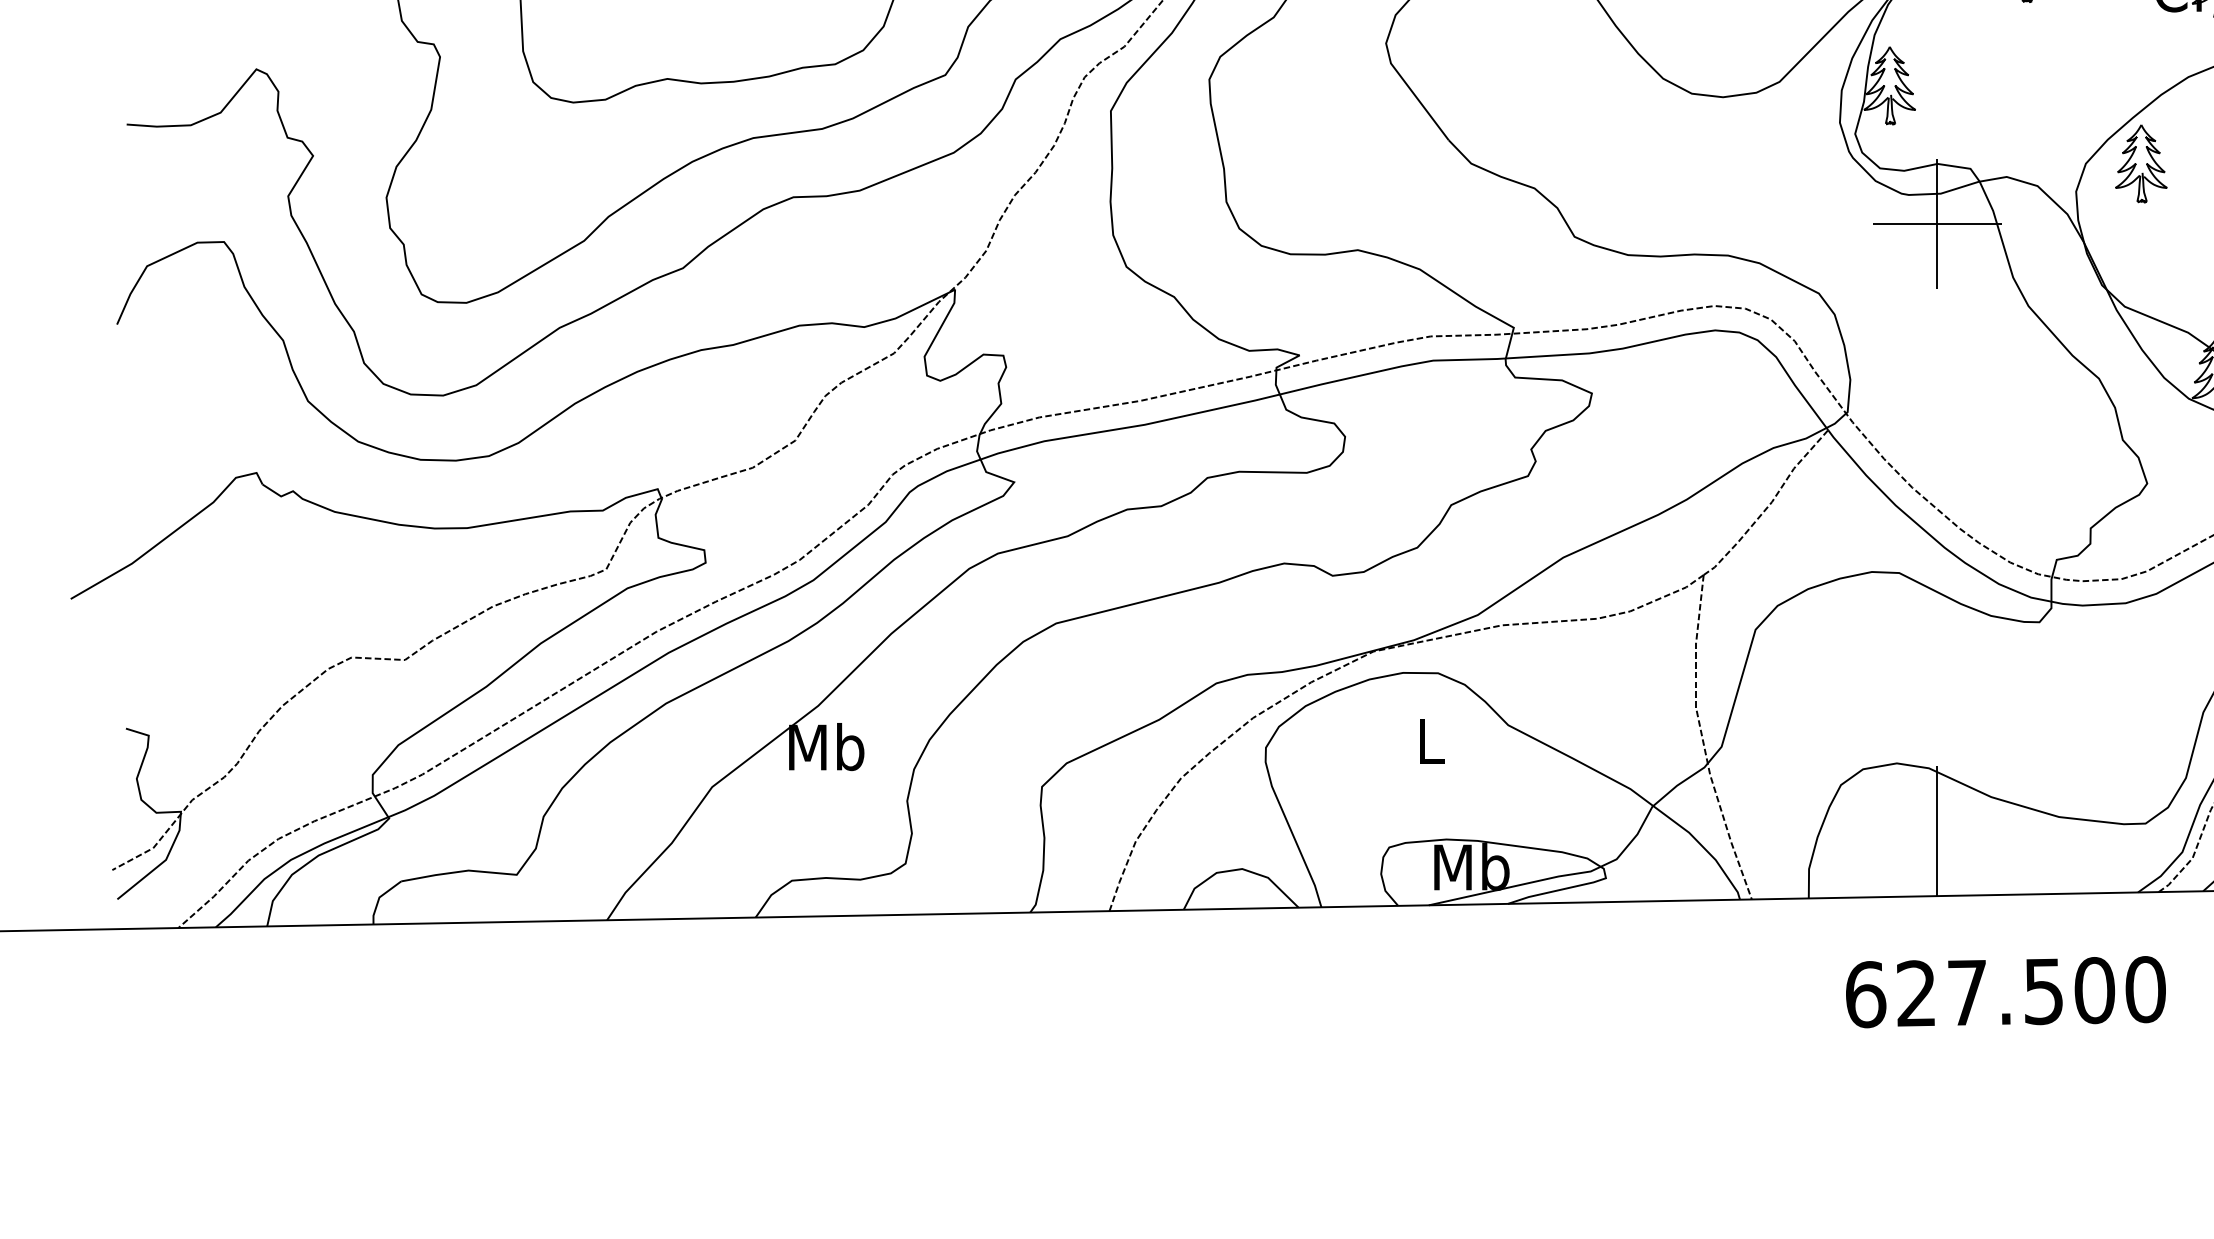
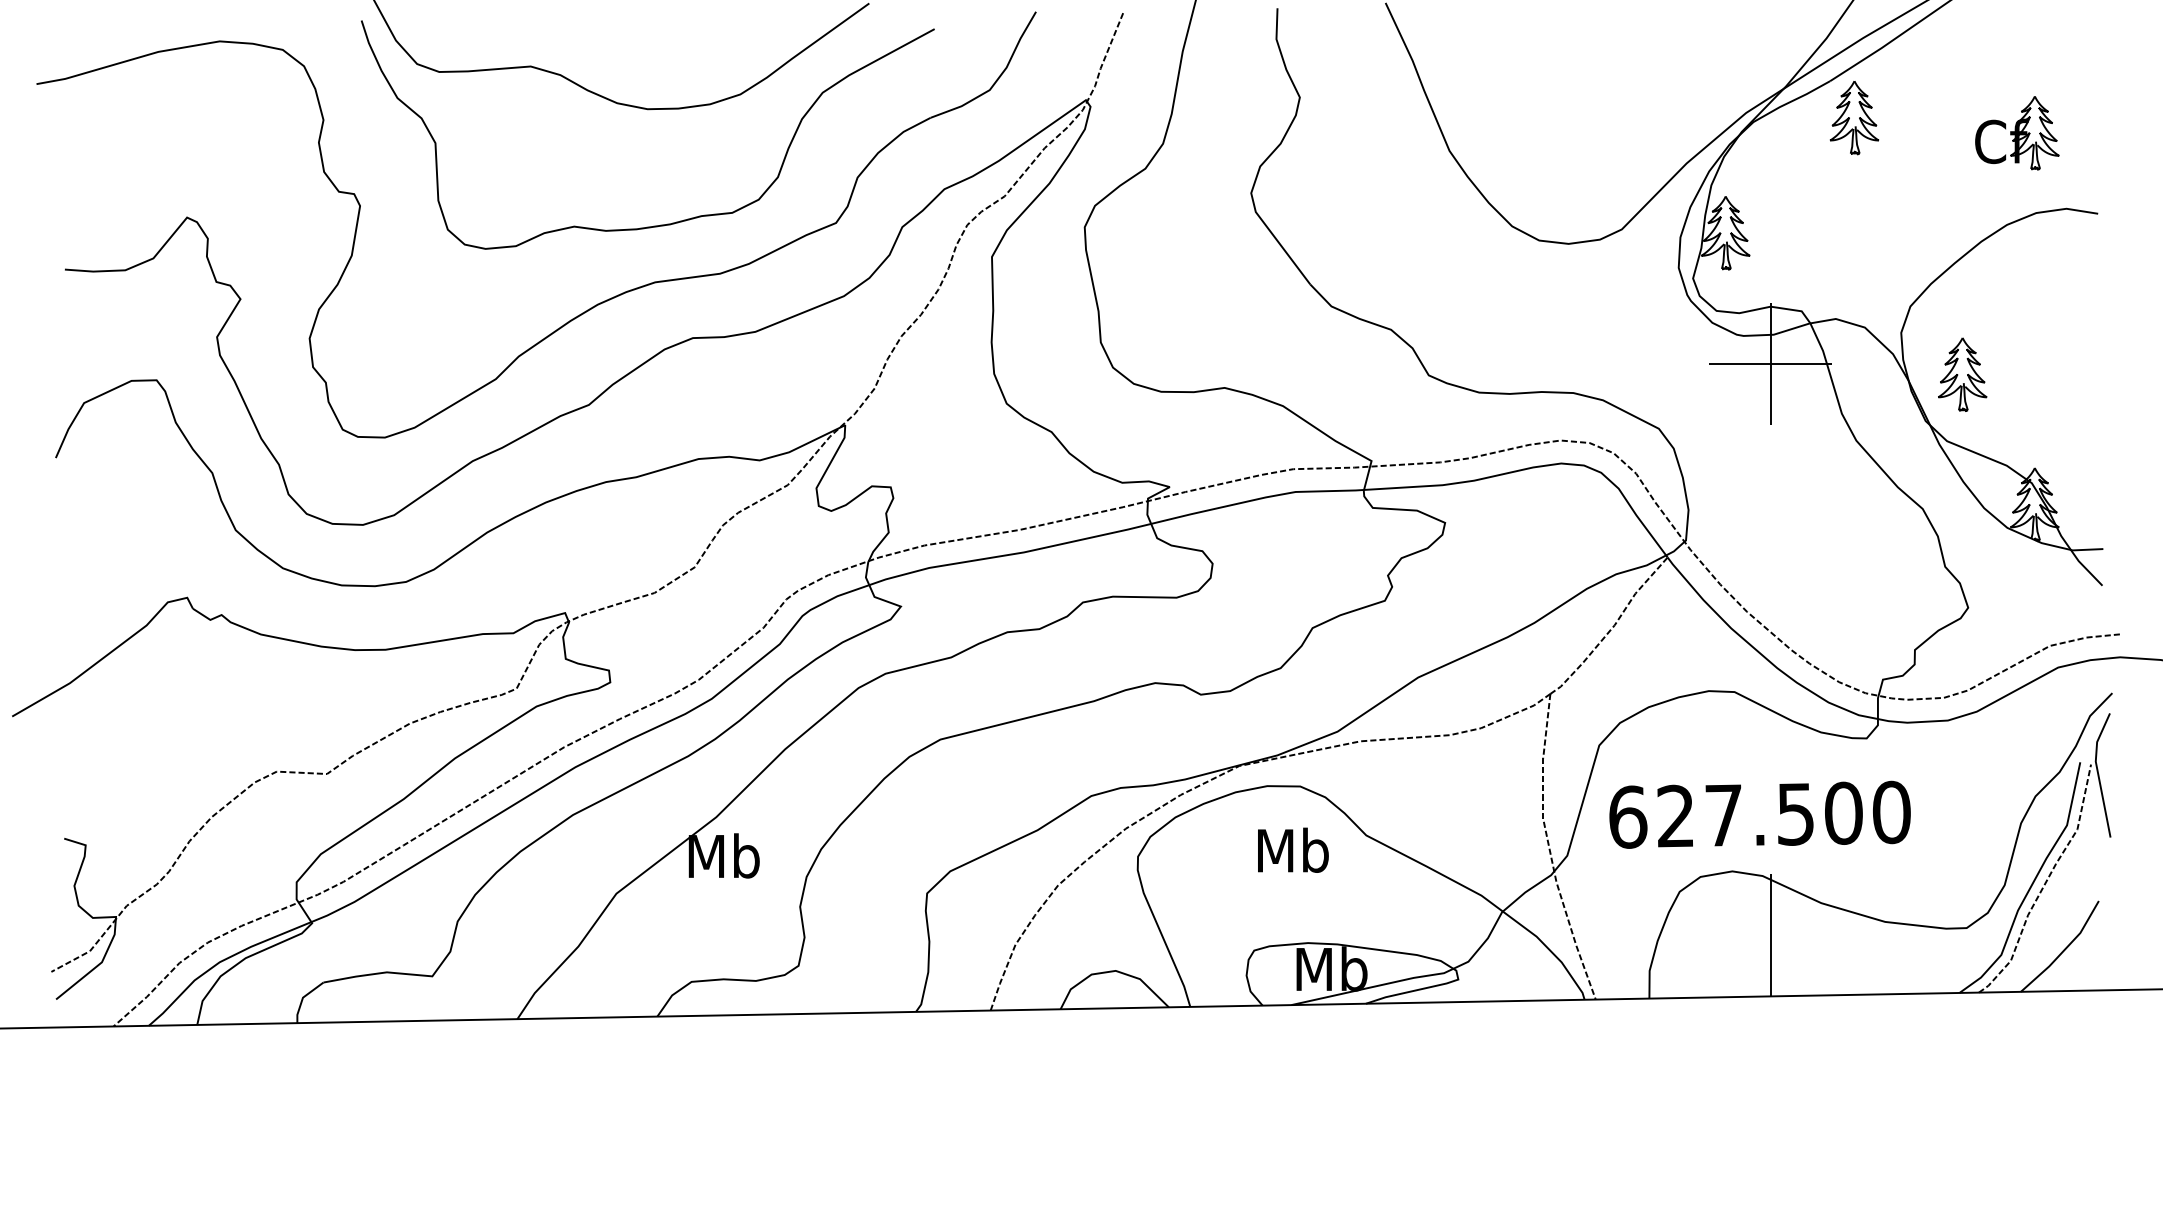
part: (2141, 163) -> (1962, 374), moved
text: (1430, 740) -> (1293, 849), L -> Mb
text: (2005, 991) -> (1759, 814), moved

